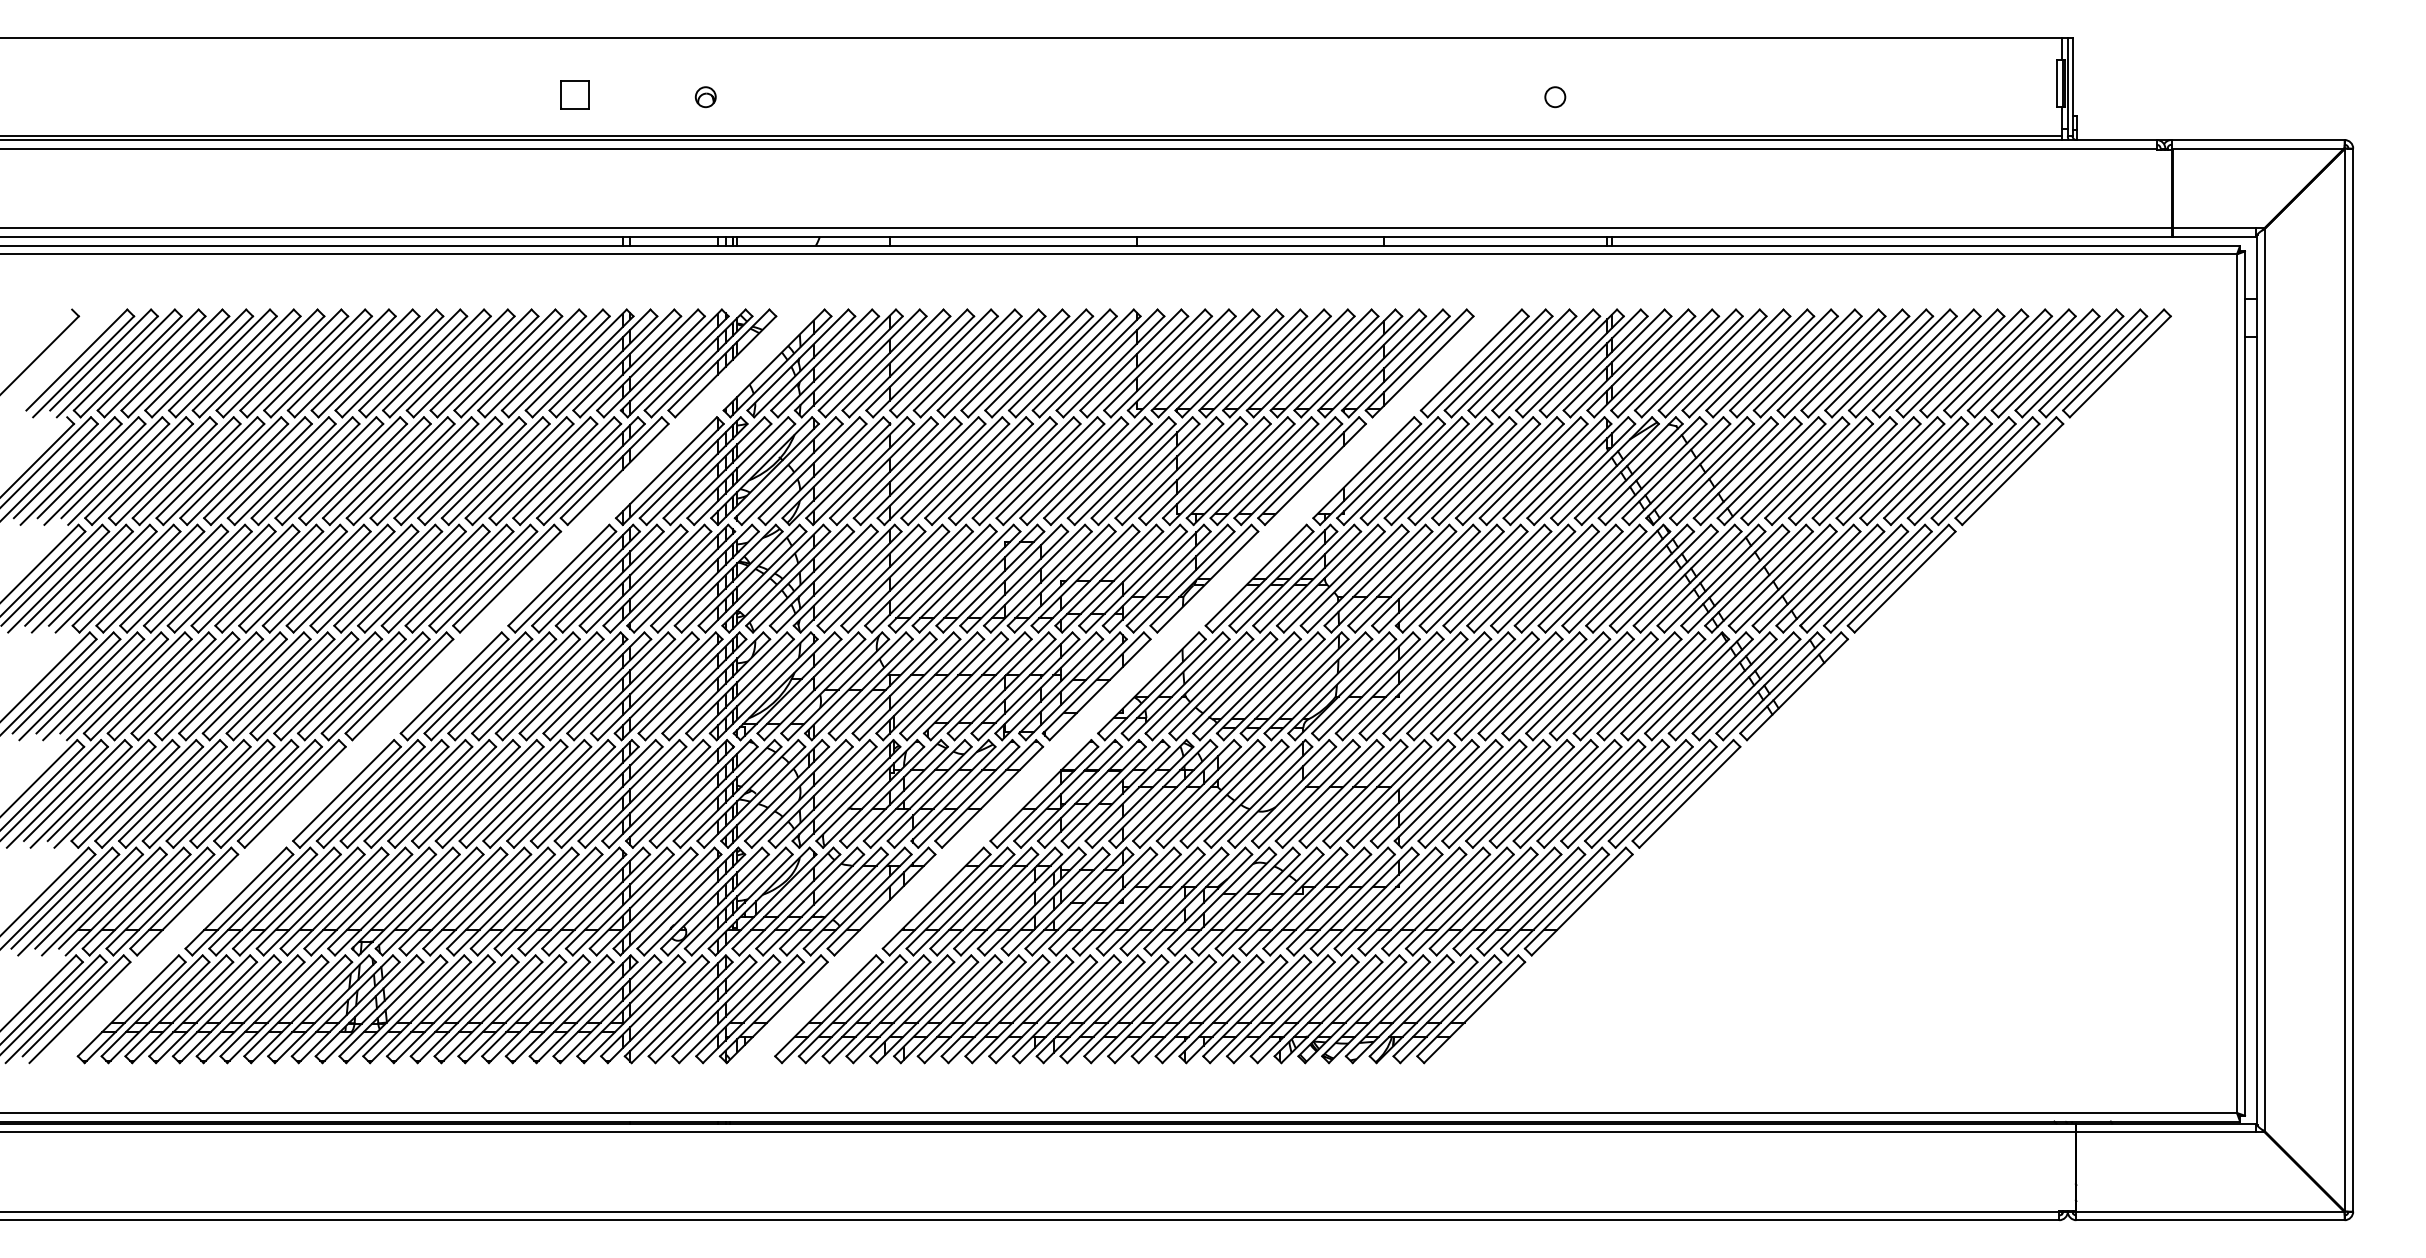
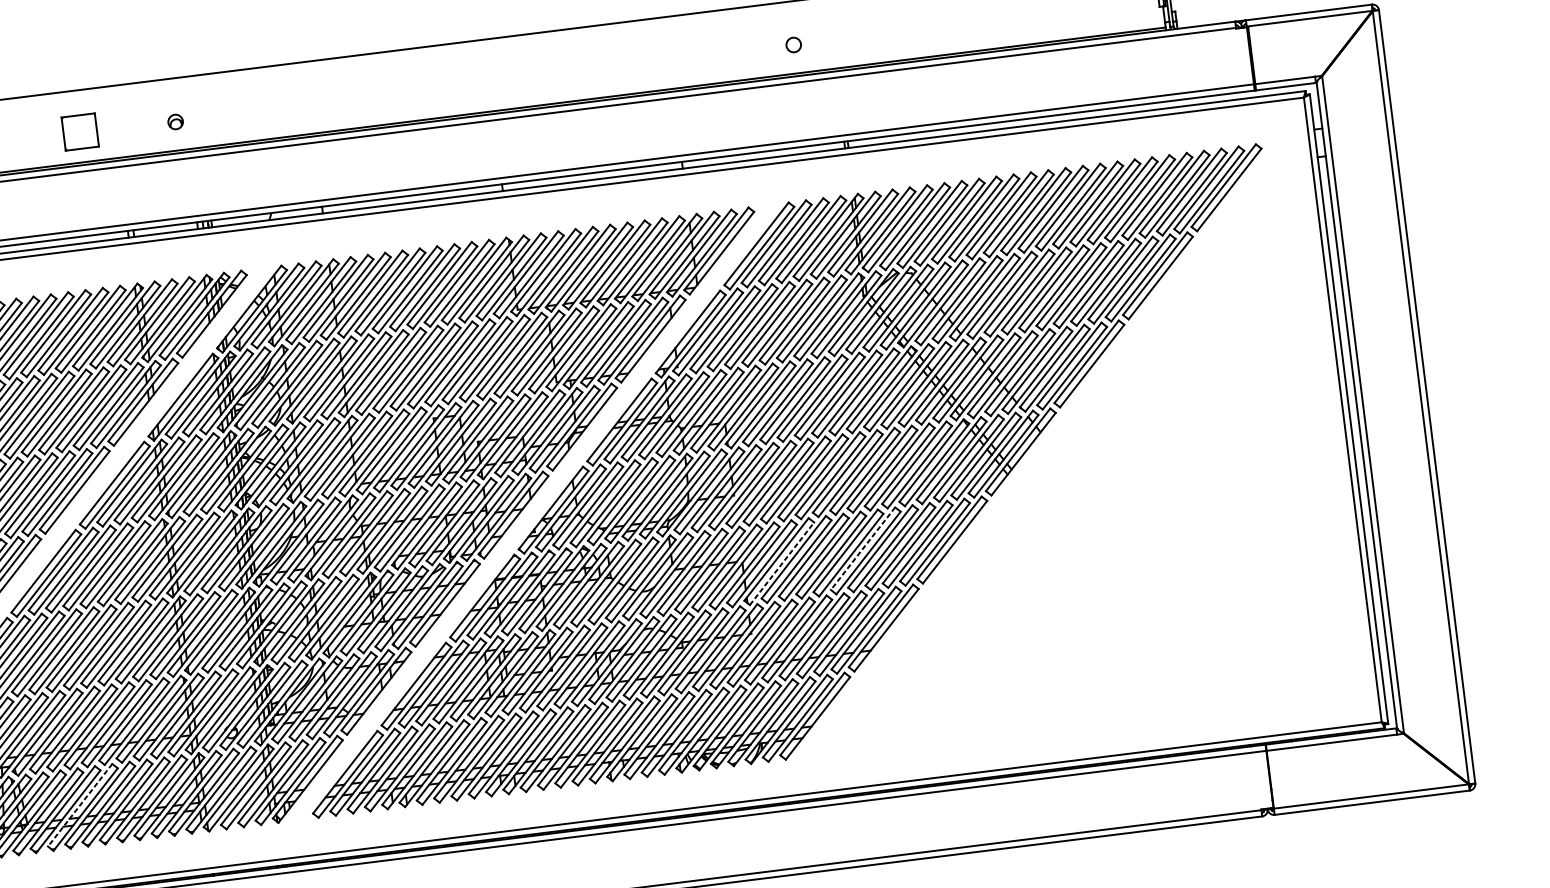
part: (574, 94) -> (79, 131), size x1.6
line: (1563, 790) -> (862, 548), solid -> dashed
line: (1452, 796) -> (782, 563), solid -> dashed
line: (461, 1006) -> (80, 805), solid -> dashed

